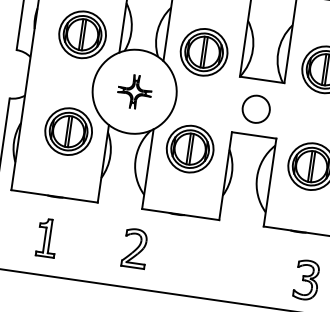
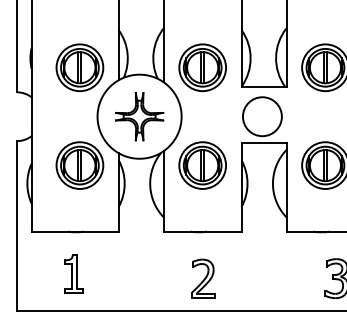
part: (134, 91) -> (139, 116), size x1.43
circle: (255, 108) -> (261, 116), size x1.43
part: (135, 248) -> (203, 278), moved

